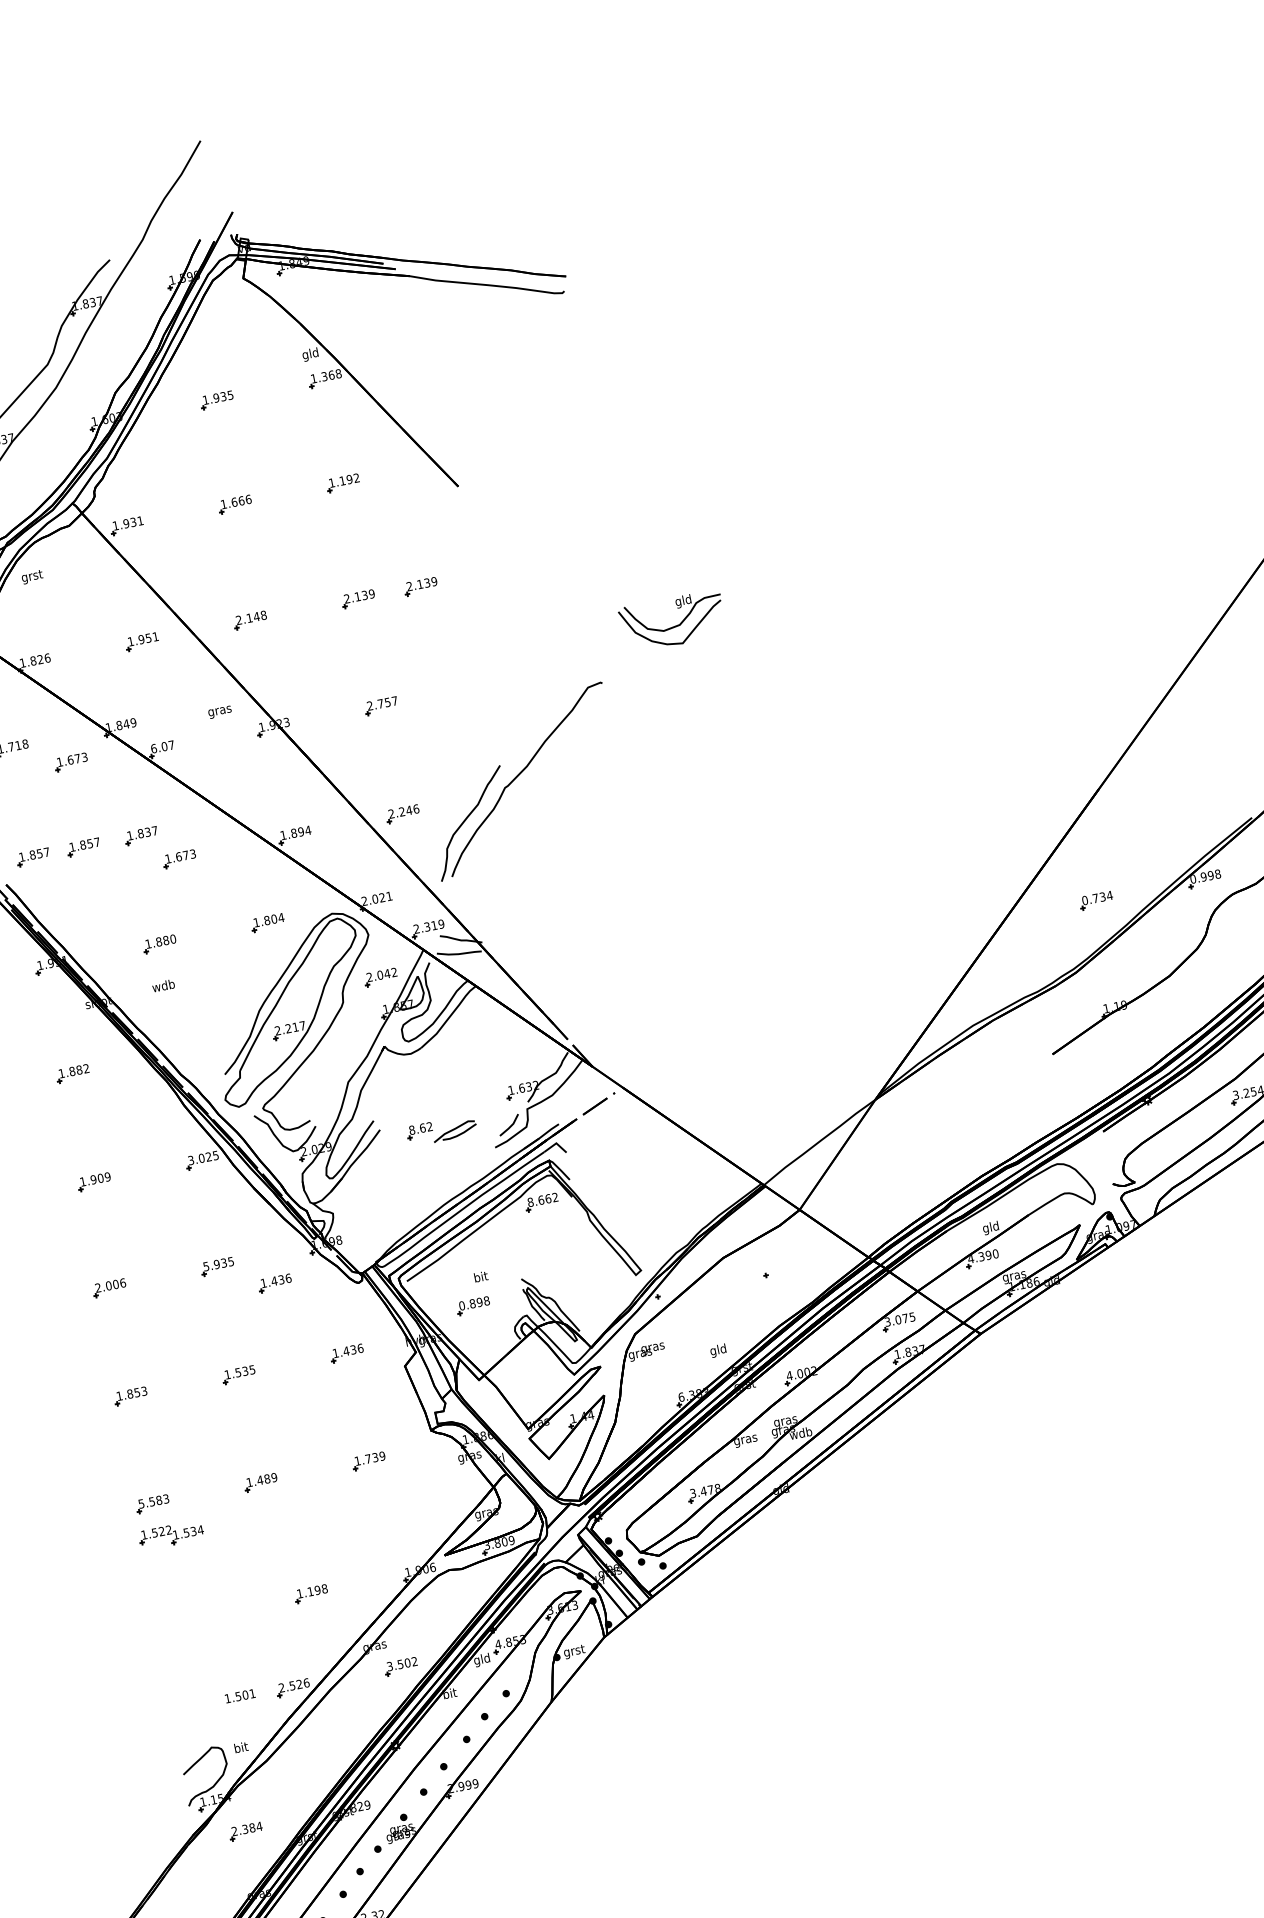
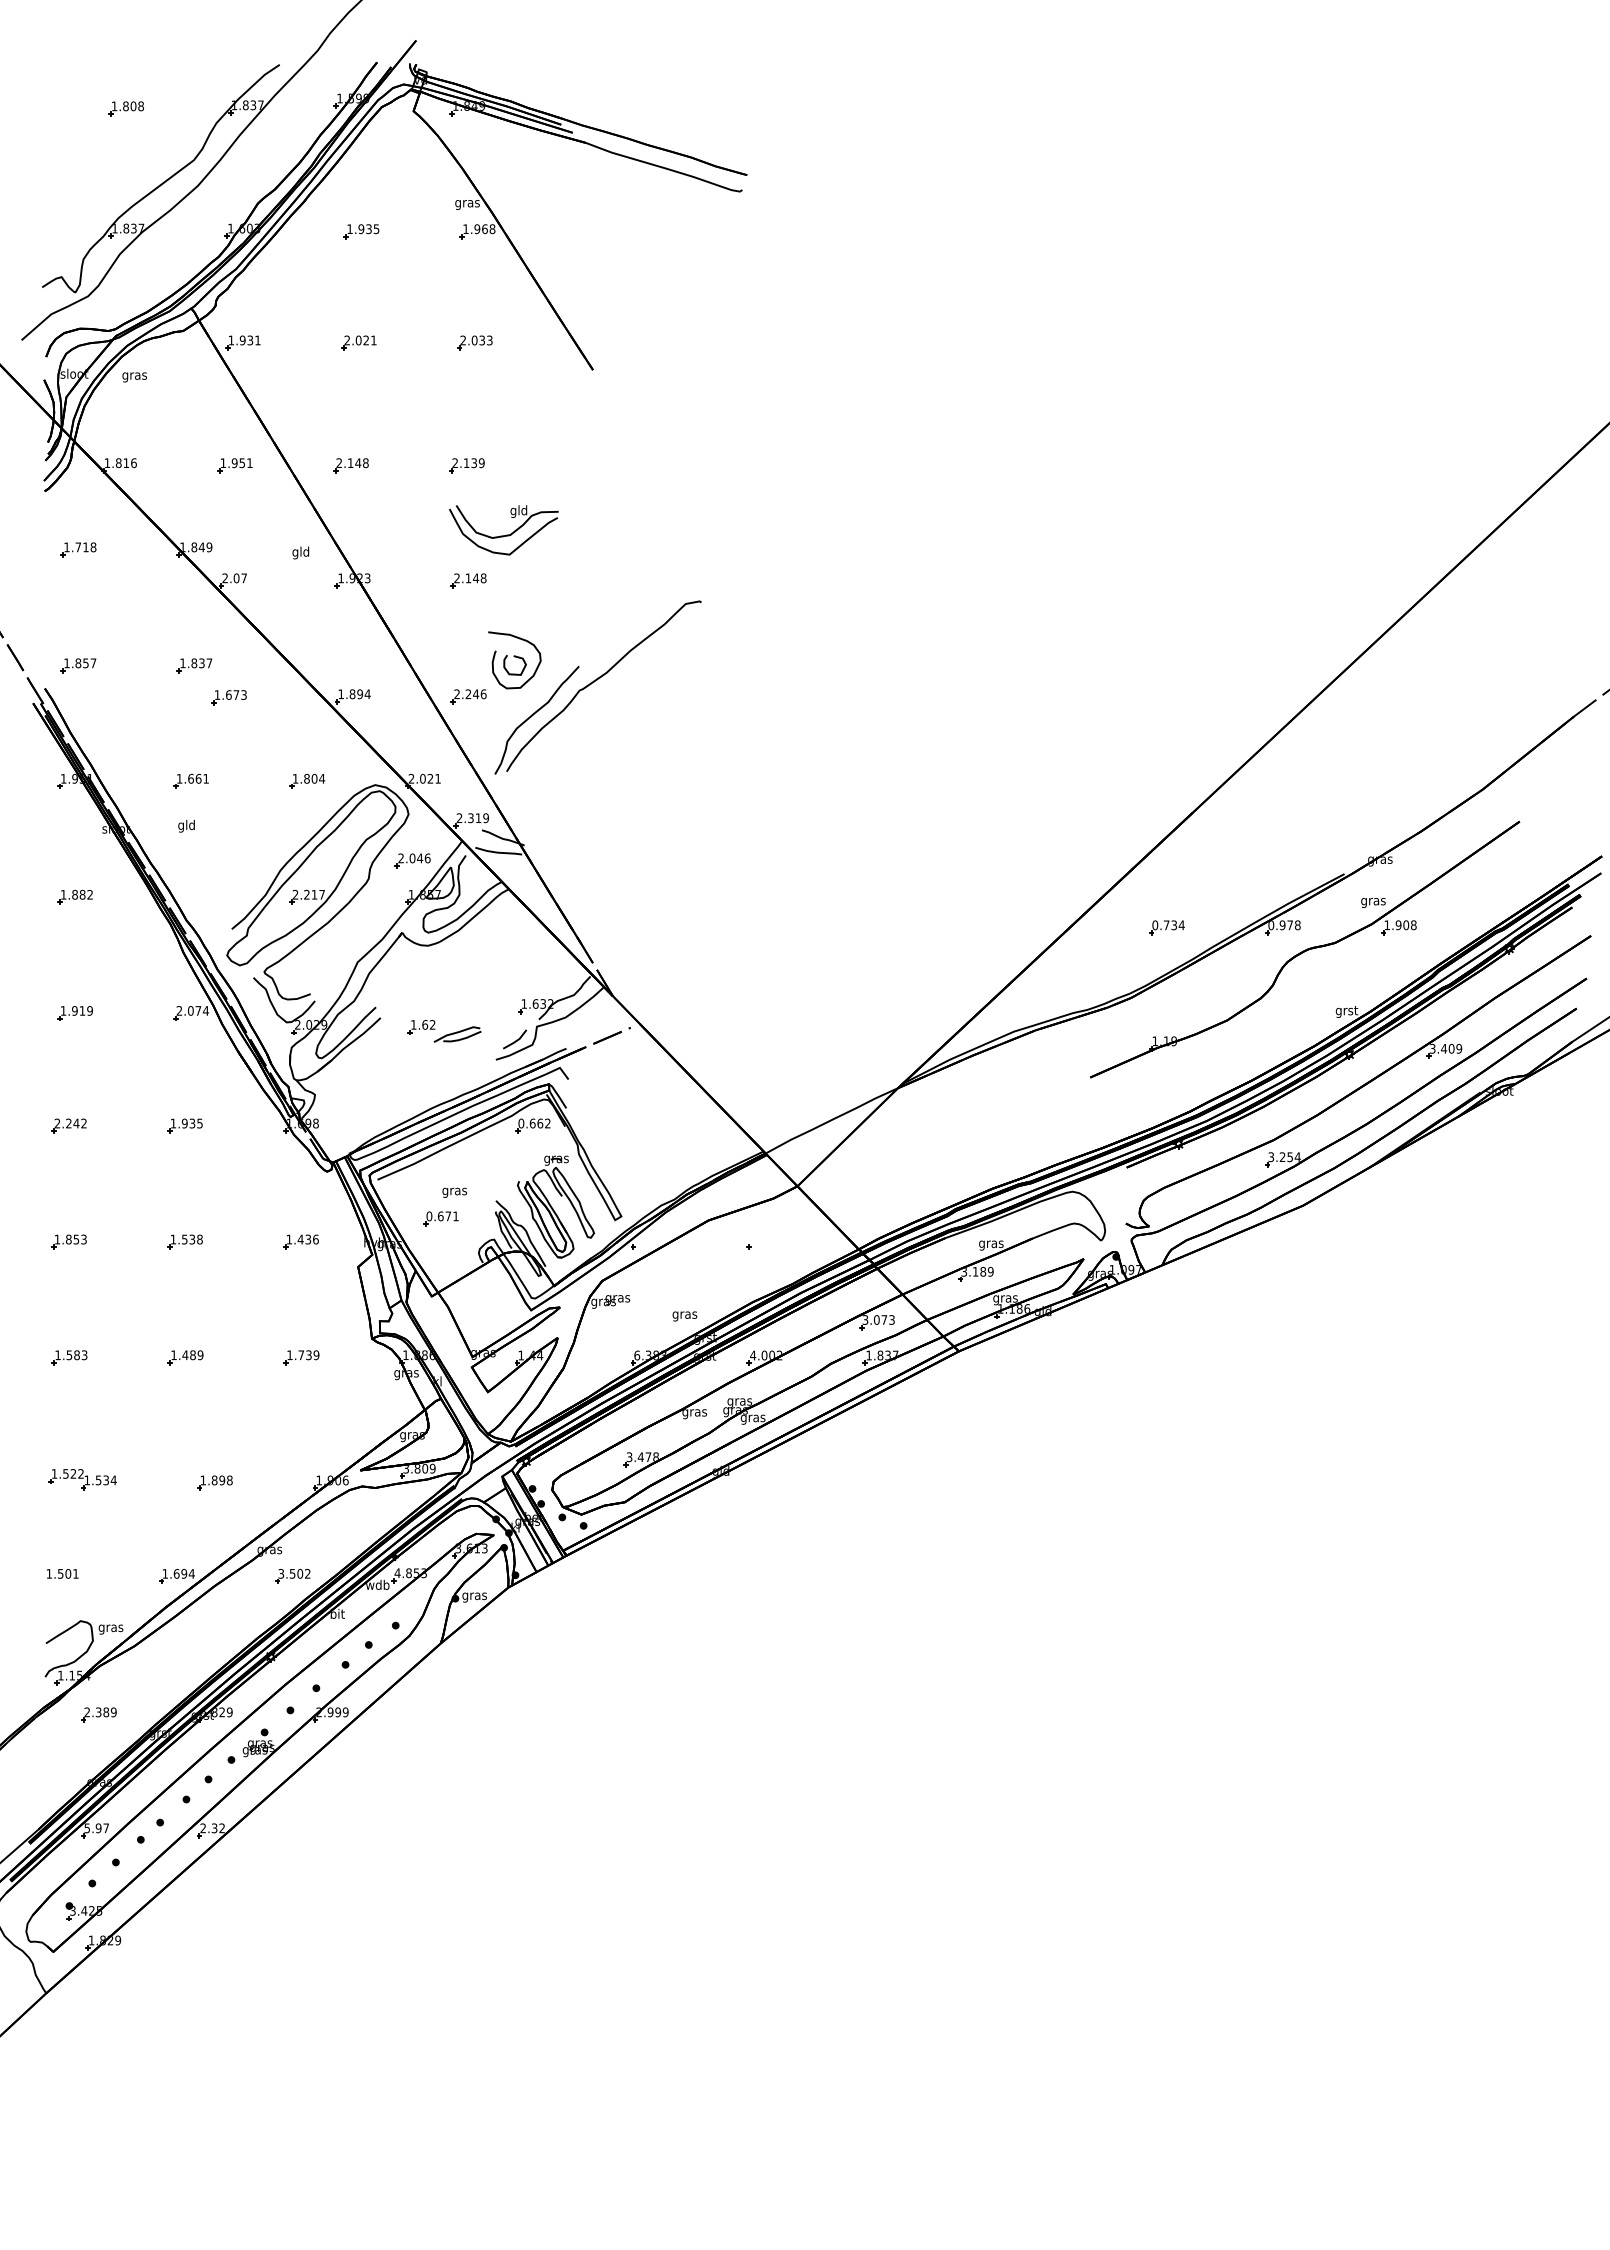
text: (310, 354) -> (467, 203), gld -> gras
text: (324, 375) -> (477, 228), 1.368 -> 1.968
text: (344, 480) -> (476, 340), 1.192 -> 2.033
text: (236, 502) -> (360, 340), 1.666 -> 2.021
text: (32, 577) -> (134, 376), grst -> gras
part: (420, 586) -> (533, 465), removed
part: (672, 621) -> (503, 530), moved
text: (40, 658) -> (126, 462), 1.826 -> 1.816
text: (387, 702) -> (475, 578), 2.757 -> 2.148
text: (219, 710) -> (300, 552), gras -> gld
text: (154, 748) -> (225, 578), 6.07 -> 2.07
part: (70, 762) -> (136, 575), removed
part: (438, 771) -> (514, 660), added
part: (83, 847) -> (132, 665), removed
text: (1211, 875) -> (1290, 925), 0.998 -> 0.978
text: (165, 940) -> (198, 778), 1.880 -> 1.661
text: (394, 972) -> (427, 858), 2.042 -> 2.046
text: (163, 986) -> (186, 825), wdb -> gld
text: (411, 1129) -> (413, 1024), 8.62 -> 1.62
text: (203, 1157) -> (192, 1010), 3.025 -> 2.074
text: (100, 1177) -> (82, 1010), 1.909 -> 1.919
text: (530, 1202) -> (521, 1123), 8.662 -> 0.662
text: (991, 1227) -> (991, 1243), gld -> gras
text: (983, 1256) -> (977, 1271), 4.390 -> 3.189
text: (206, 1266) -> (173, 1123), 5.935 -> 1.935
part: (577, 1273) -> (555, 1206), added
text: (480, 1278) -> (454, 1191), bit -> gras
part: (274, 1283) -> (240, 1154), removed
text: (115, 1284) -> (76, 1123), 2.006 -> 2.242
text: (478, 1302) -> (447, 1216), 0.898 -> 0.671
text: (911, 1316) -> (891, 1319), 3.075 -> 3.073
text: (718, 1350) -> (684, 1314), gld -> gras
text: (252, 1369) -> (199, 1239), 1.535 -> 1.538
text: (800, 1434) -> (752, 1418), wdb -> gras
text: (141, 1504) -> (57, 1355), 5.583 -> 1.583
part: (171, 1535) -> (82, 1479), moved
text: (310, 1591) -> (214, 1480), 1.198 -> 1.898
text: (574, 1651) -> (474, 1596), grst -> gras
text: (481, 1659) -> (377, 1585), gld -> wdb
text: (294, 1685) -> (178, 1573), 2.526 -> 1.694
text: (240, 1695) -> (62, 1573), moved
text: (240, 1748) -> (110, 1628), bit -> gras
text: (259, 1826) -> (113, 1712), 2.384 -> 2.389

